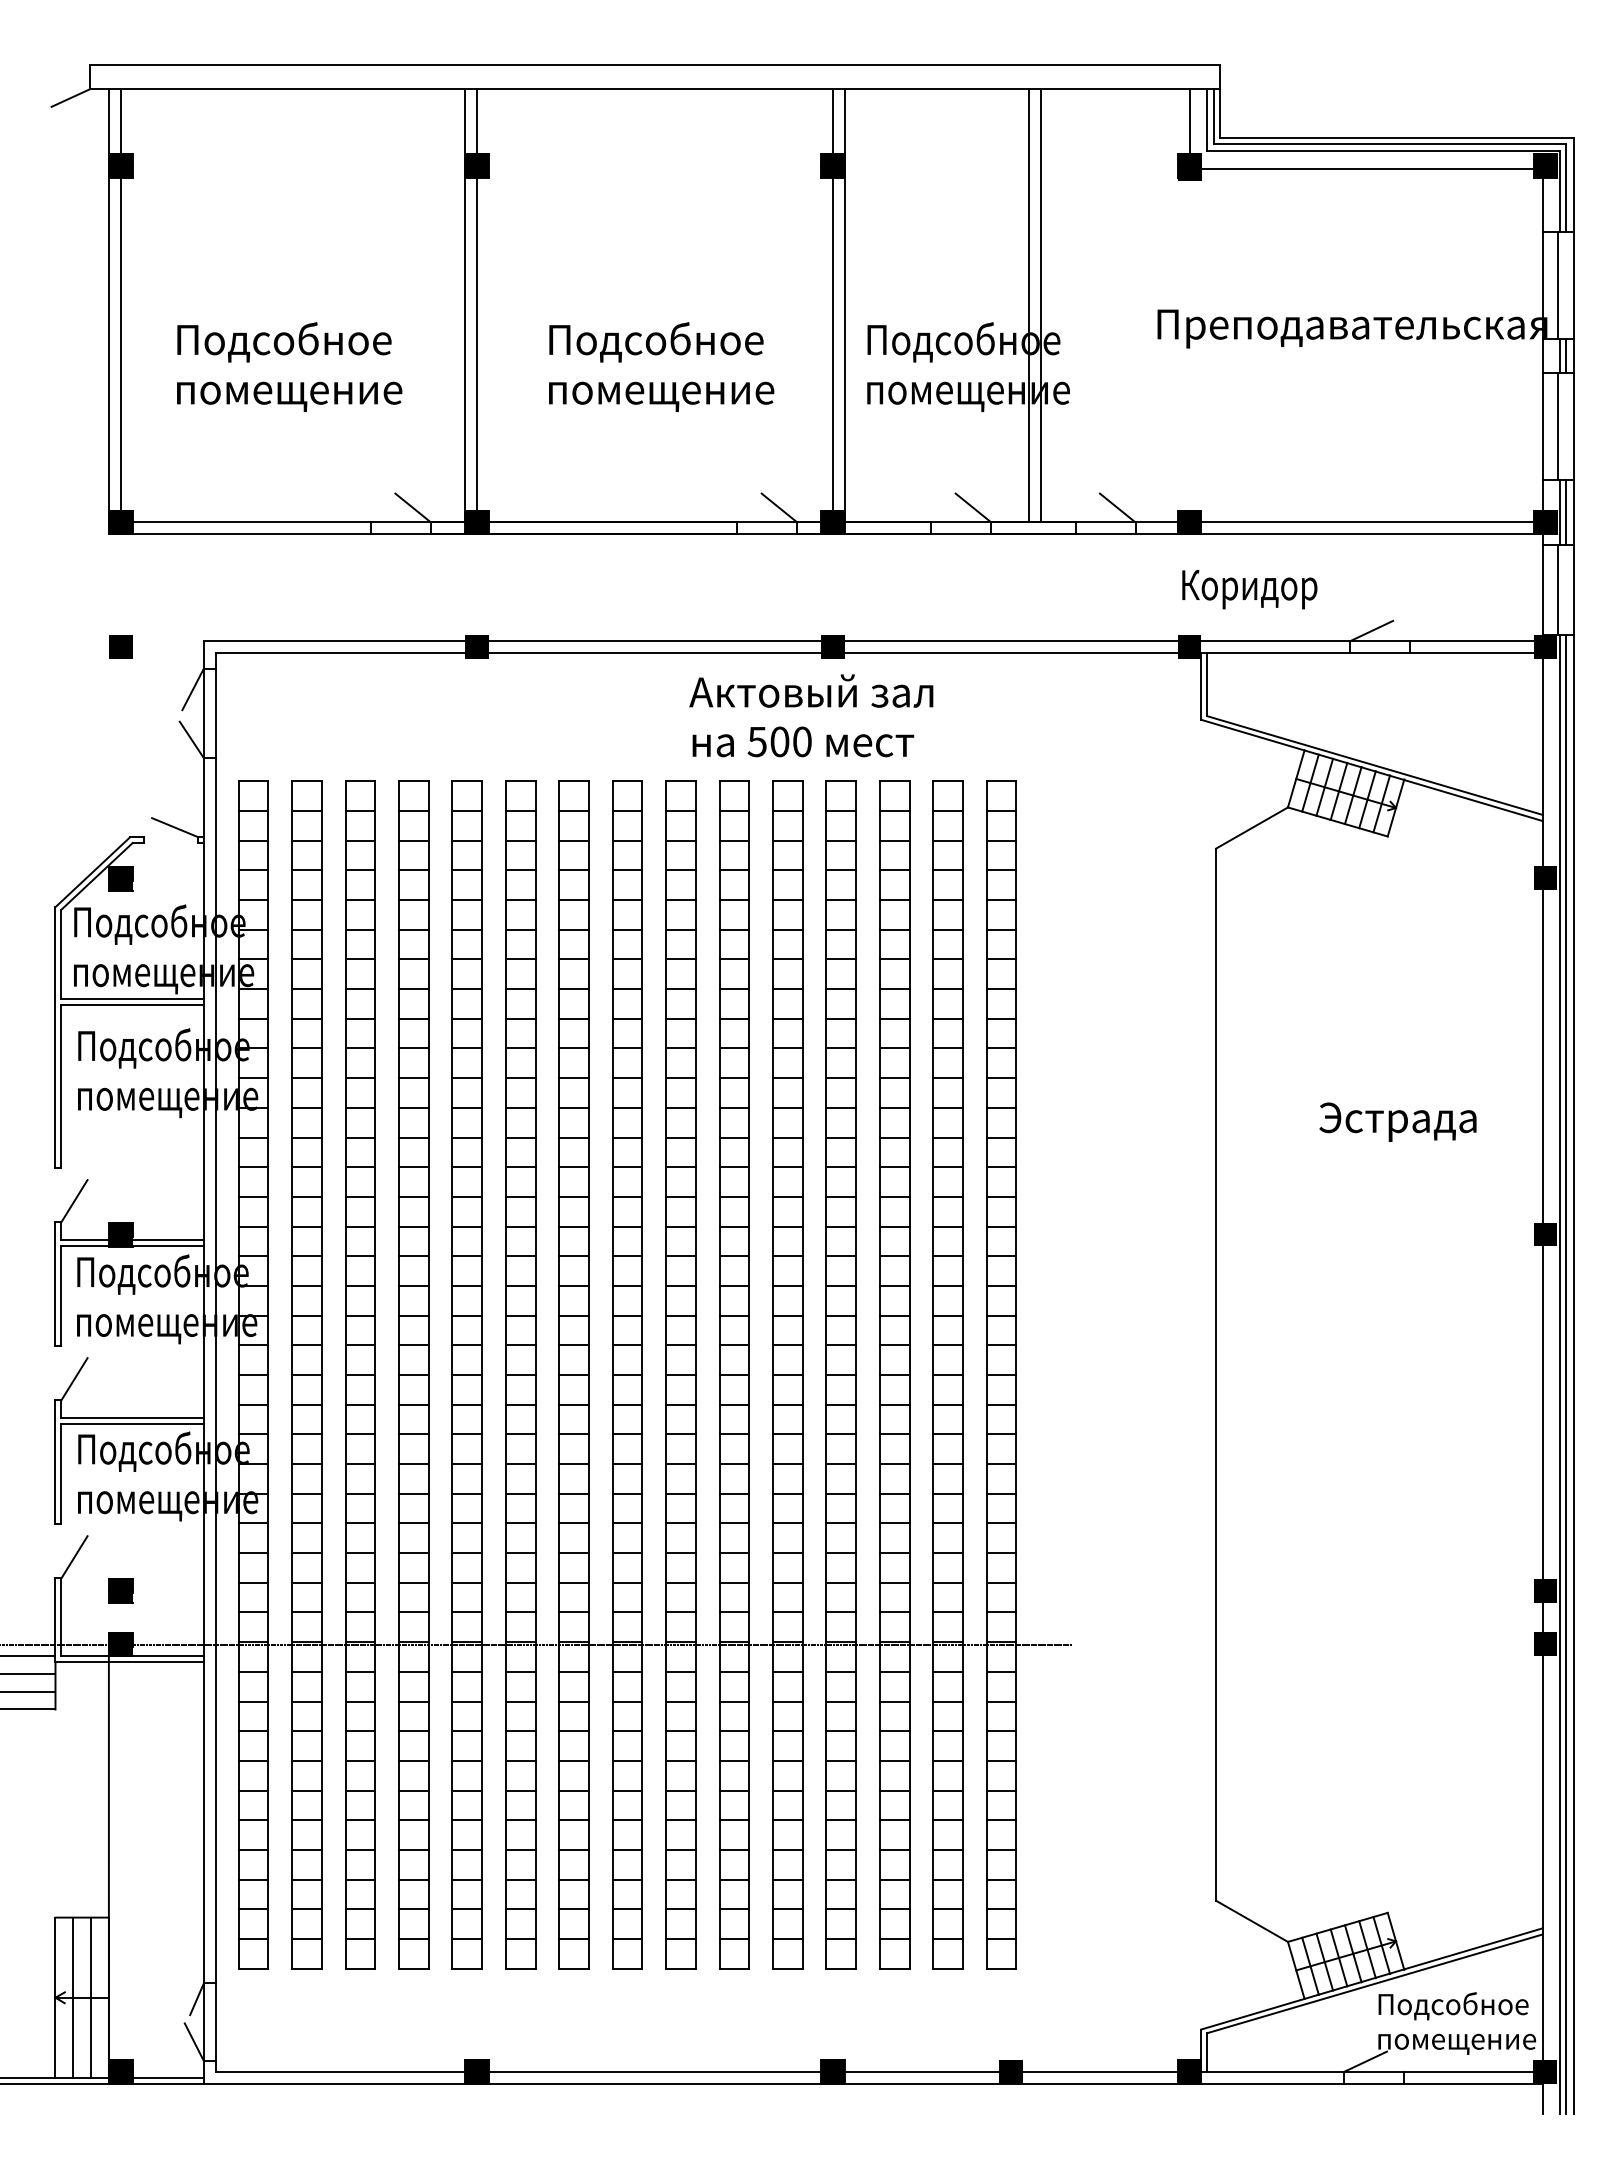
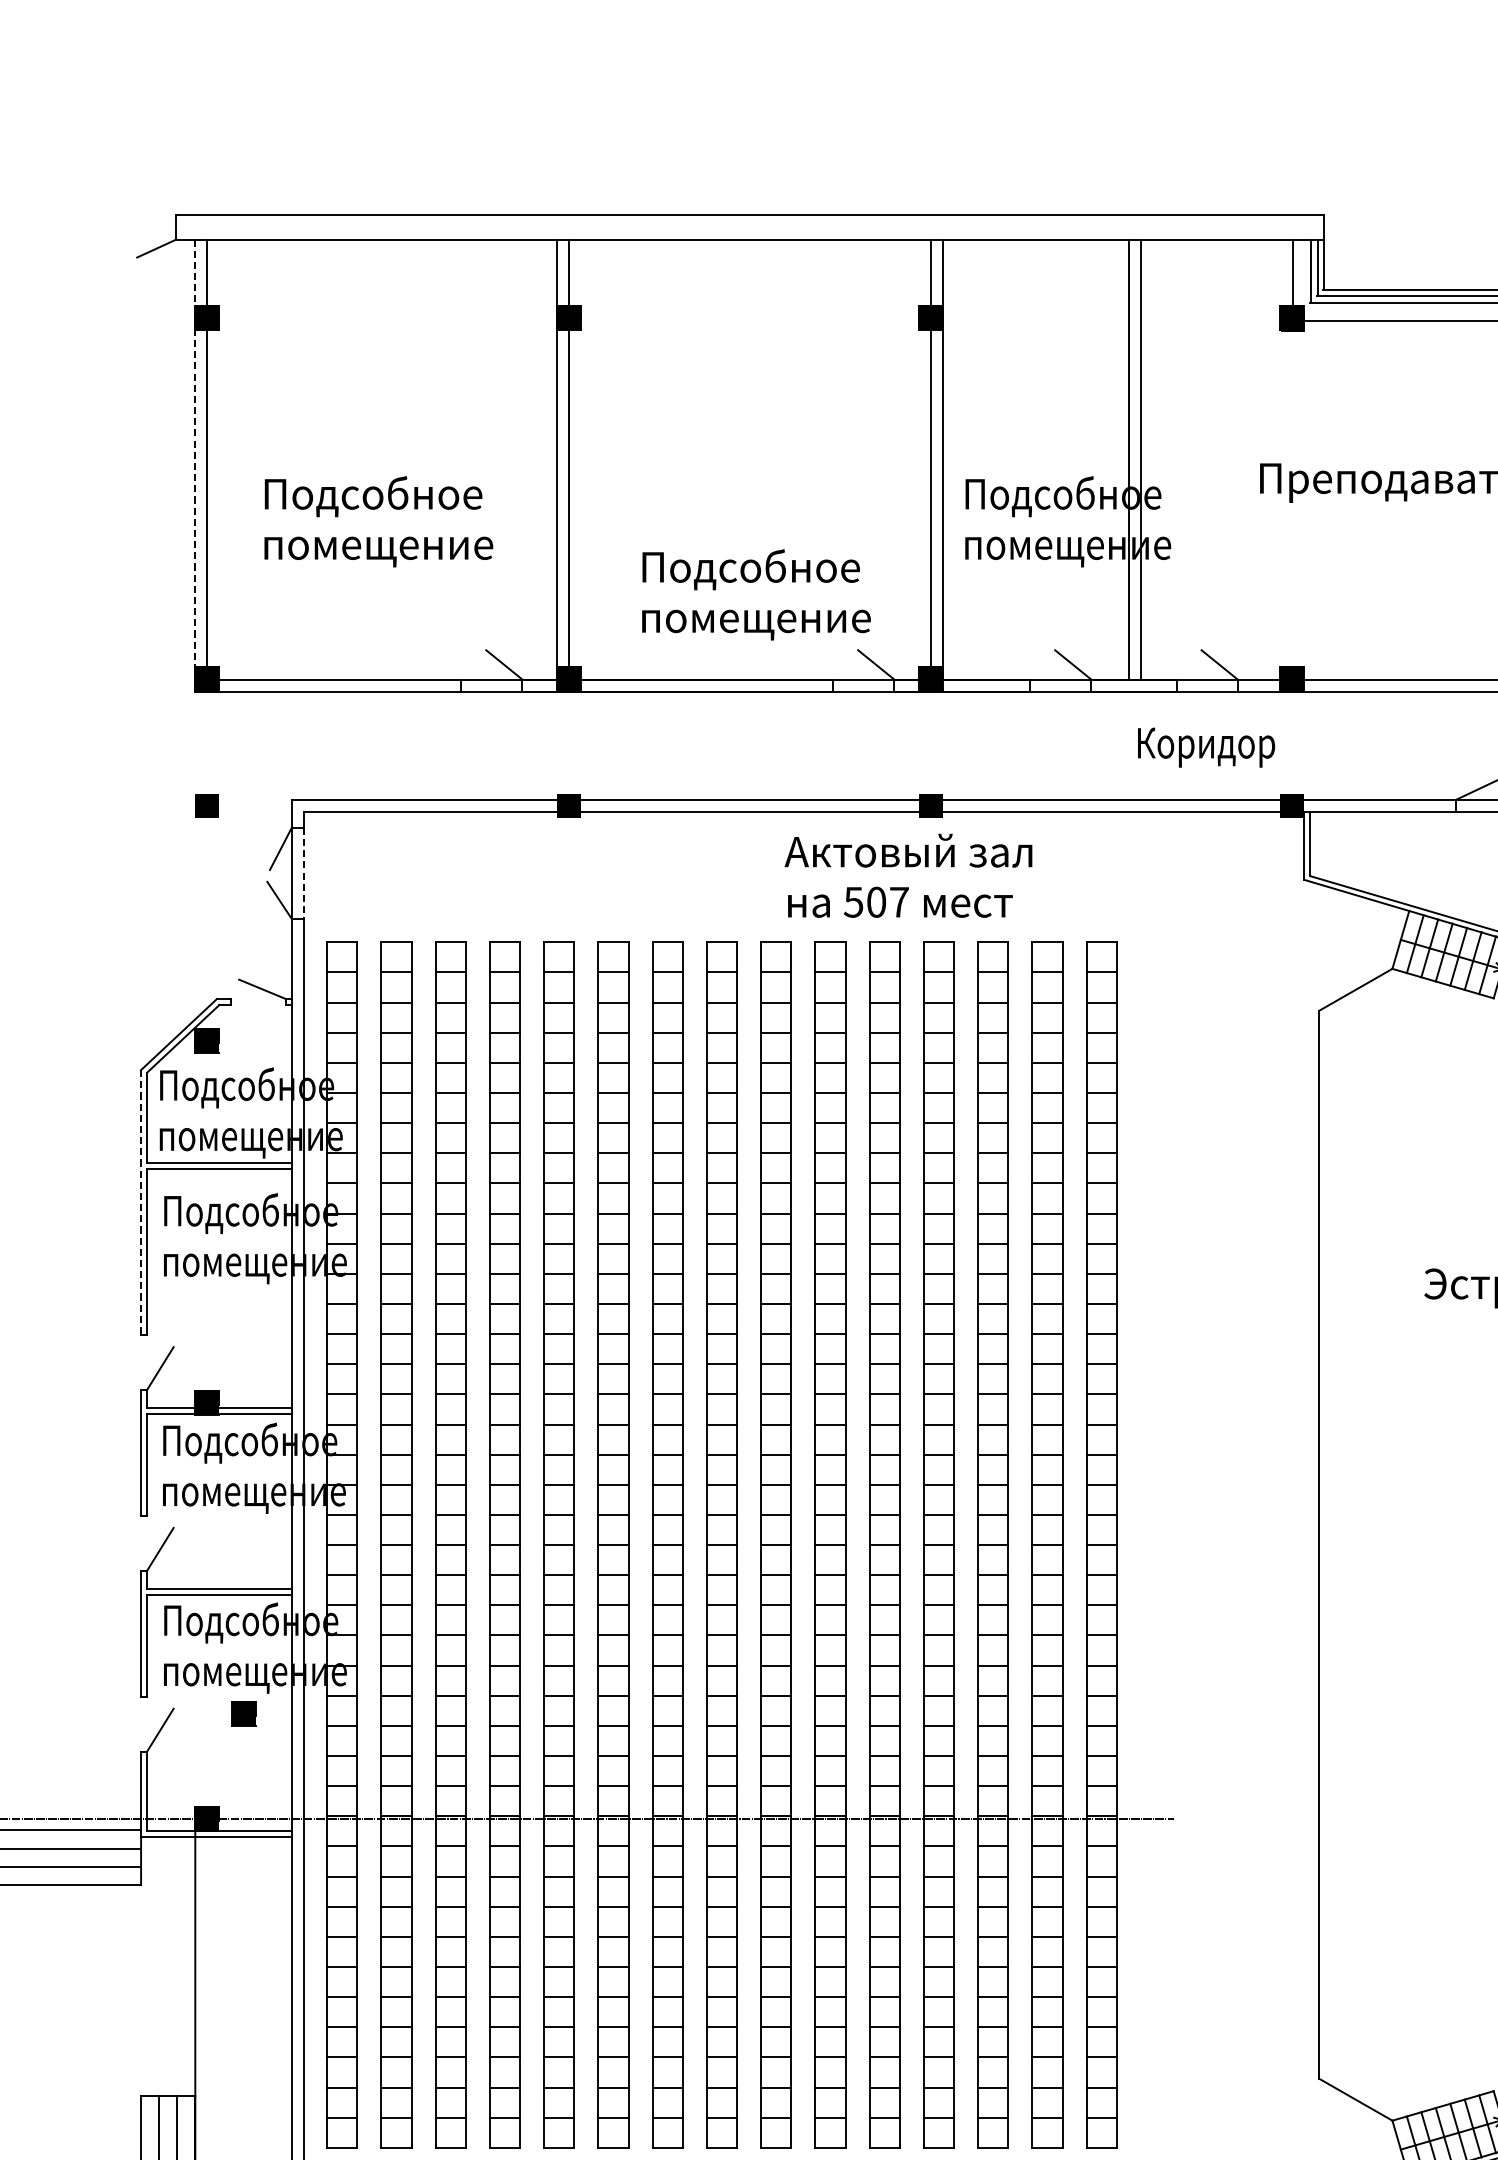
line: (108, 311) -> (194, 465), solid -> dashed
text: (661, 366) -> (756, 594), moved
text: (1249, 589) -> (1206, 747), moved
line: (215, 713) -> (303, 873), solid -> dashed
text: (802, 741) -> (899, 901), 500 -> 507
line: (55, 1037) -> (141, 1202), solid -> dashed
part: (120, 1590) -> (243, 1713), moved

